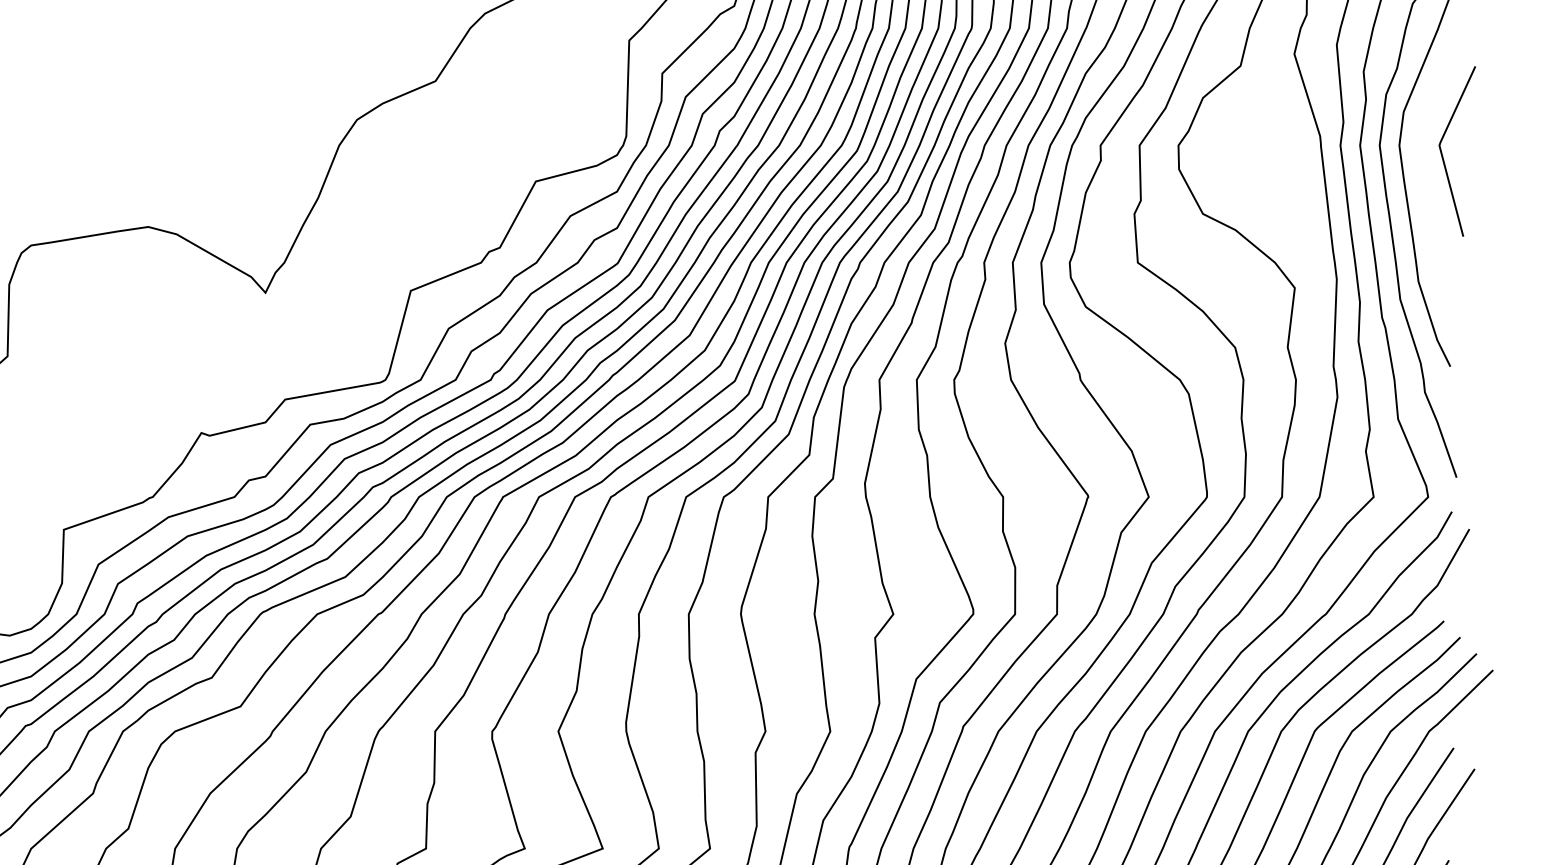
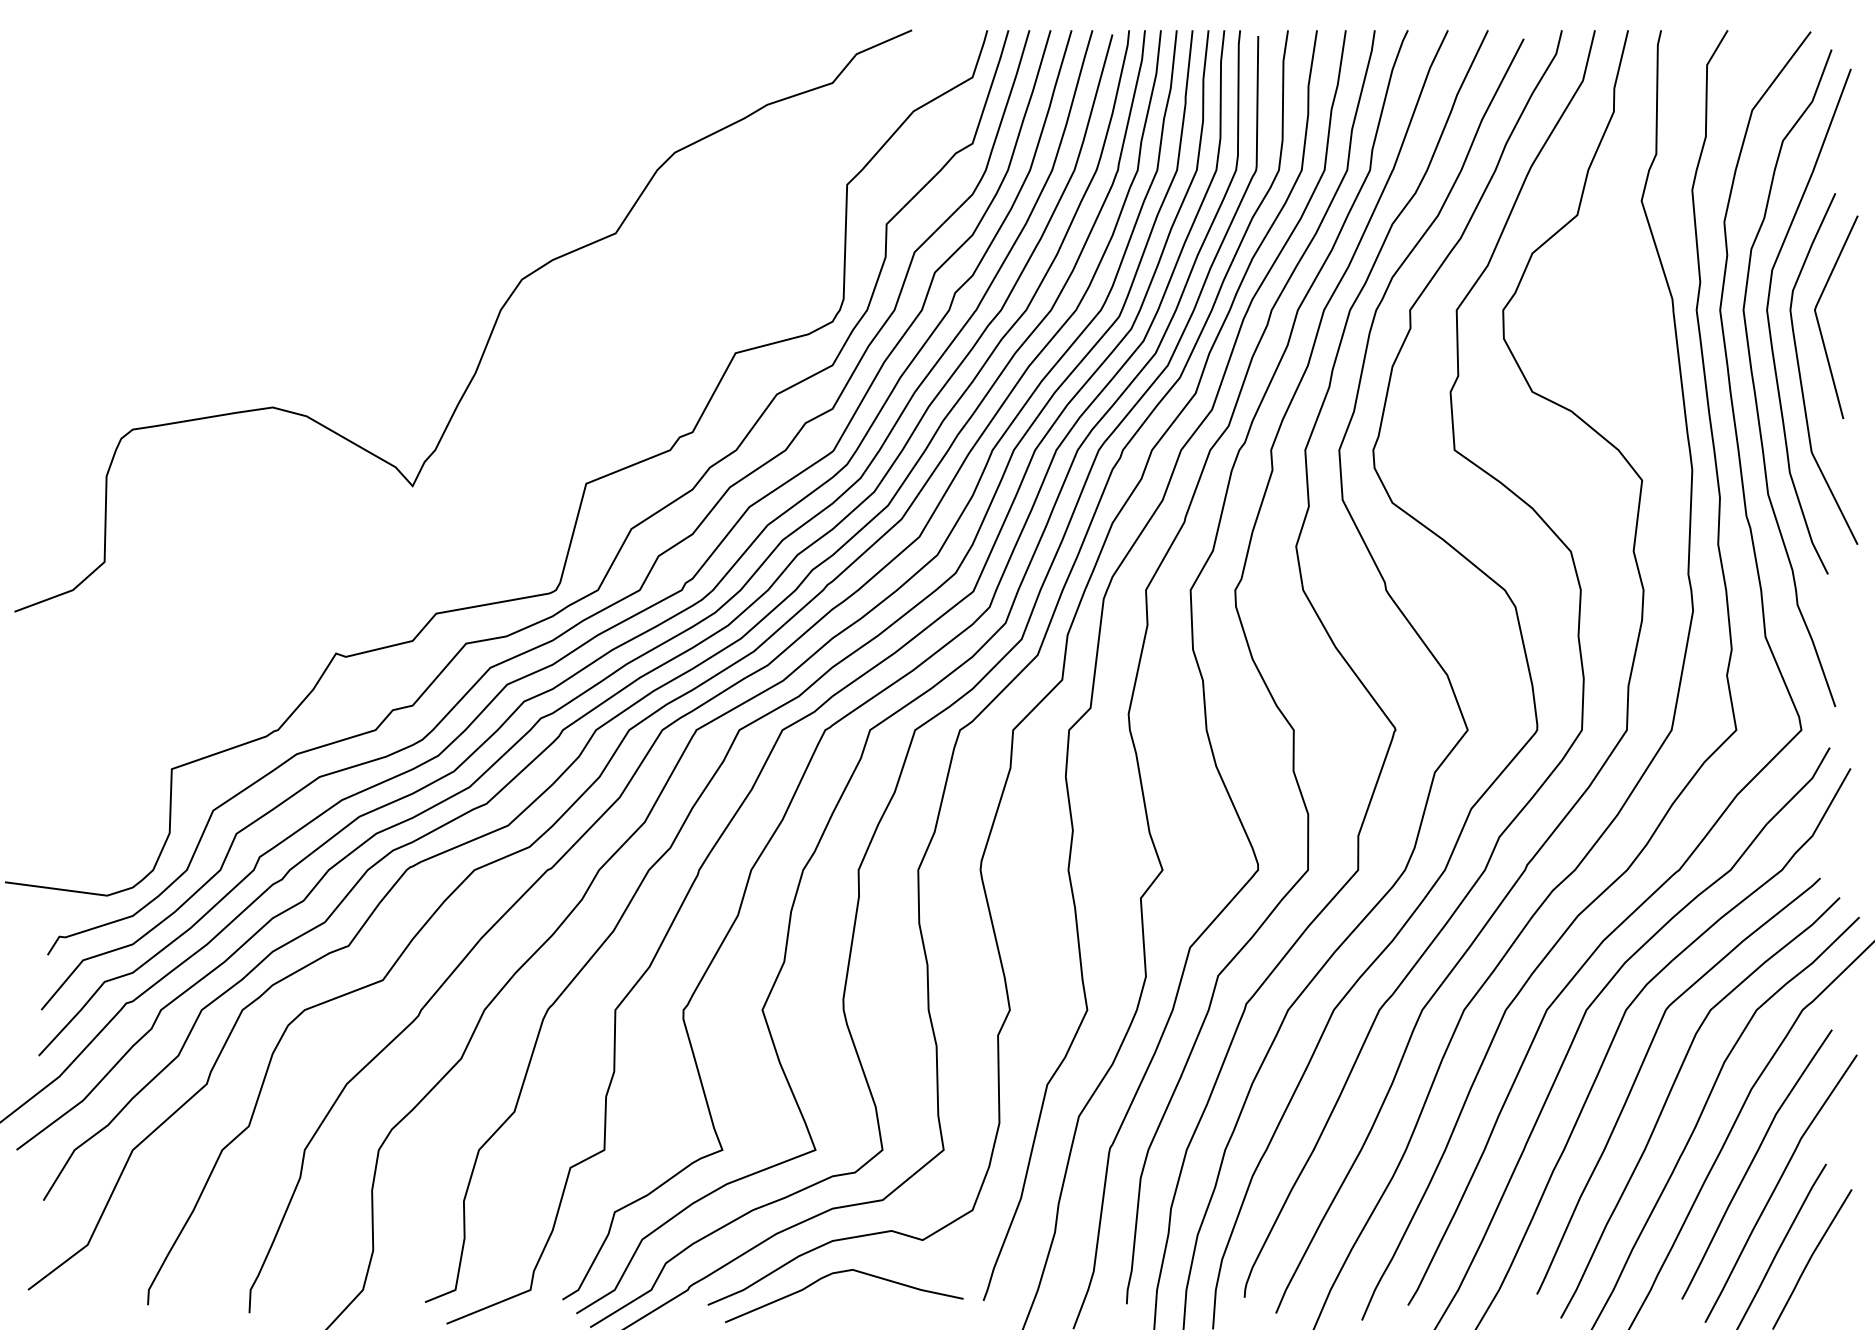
curve: (1427, 195) -> (1800, 370), added

